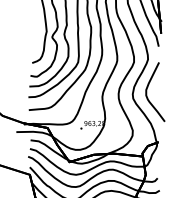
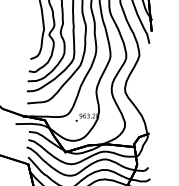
curve: (147, 92) -> (138, 86), removed

